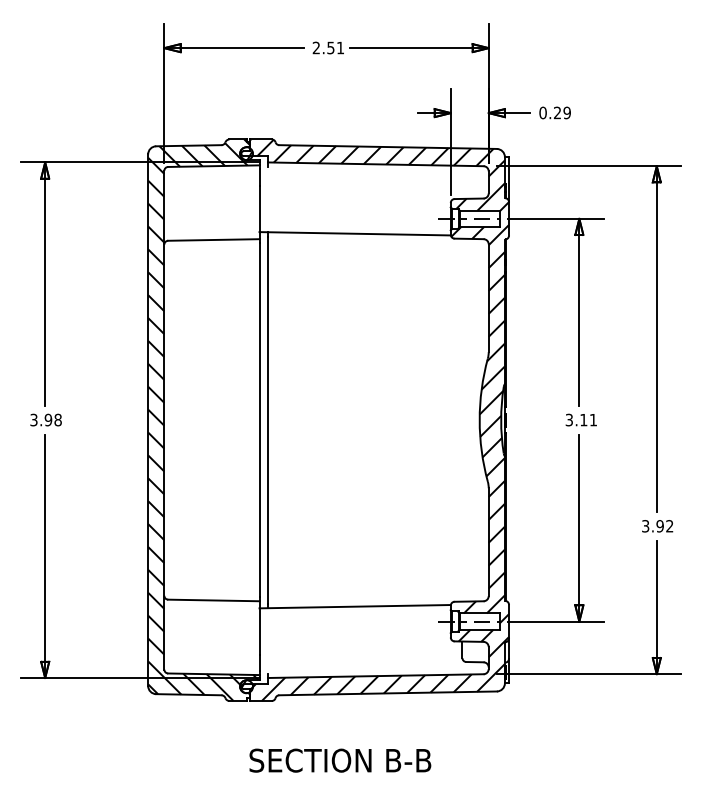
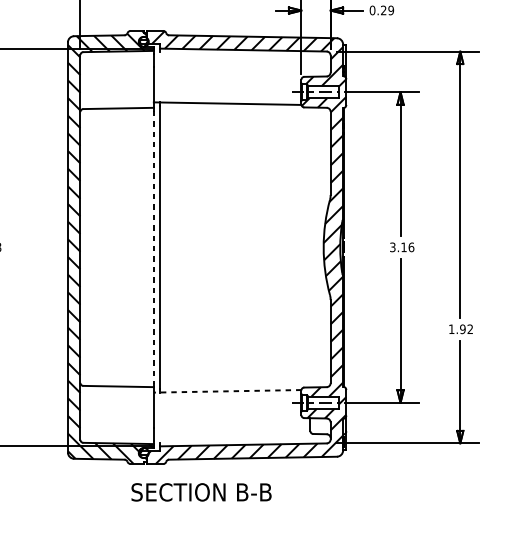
text: (593, 419) -> (411, 246), 3.11 -> 3.16
line: (259, 420) -> (153, 247), solid -> dashed
text: (645, 526) -> (451, 329), 3.92 -> 1.92
line: (355, 606) -> (227, 391), solid -> dashed
text: (340, 760) -> (201, 492), moved

